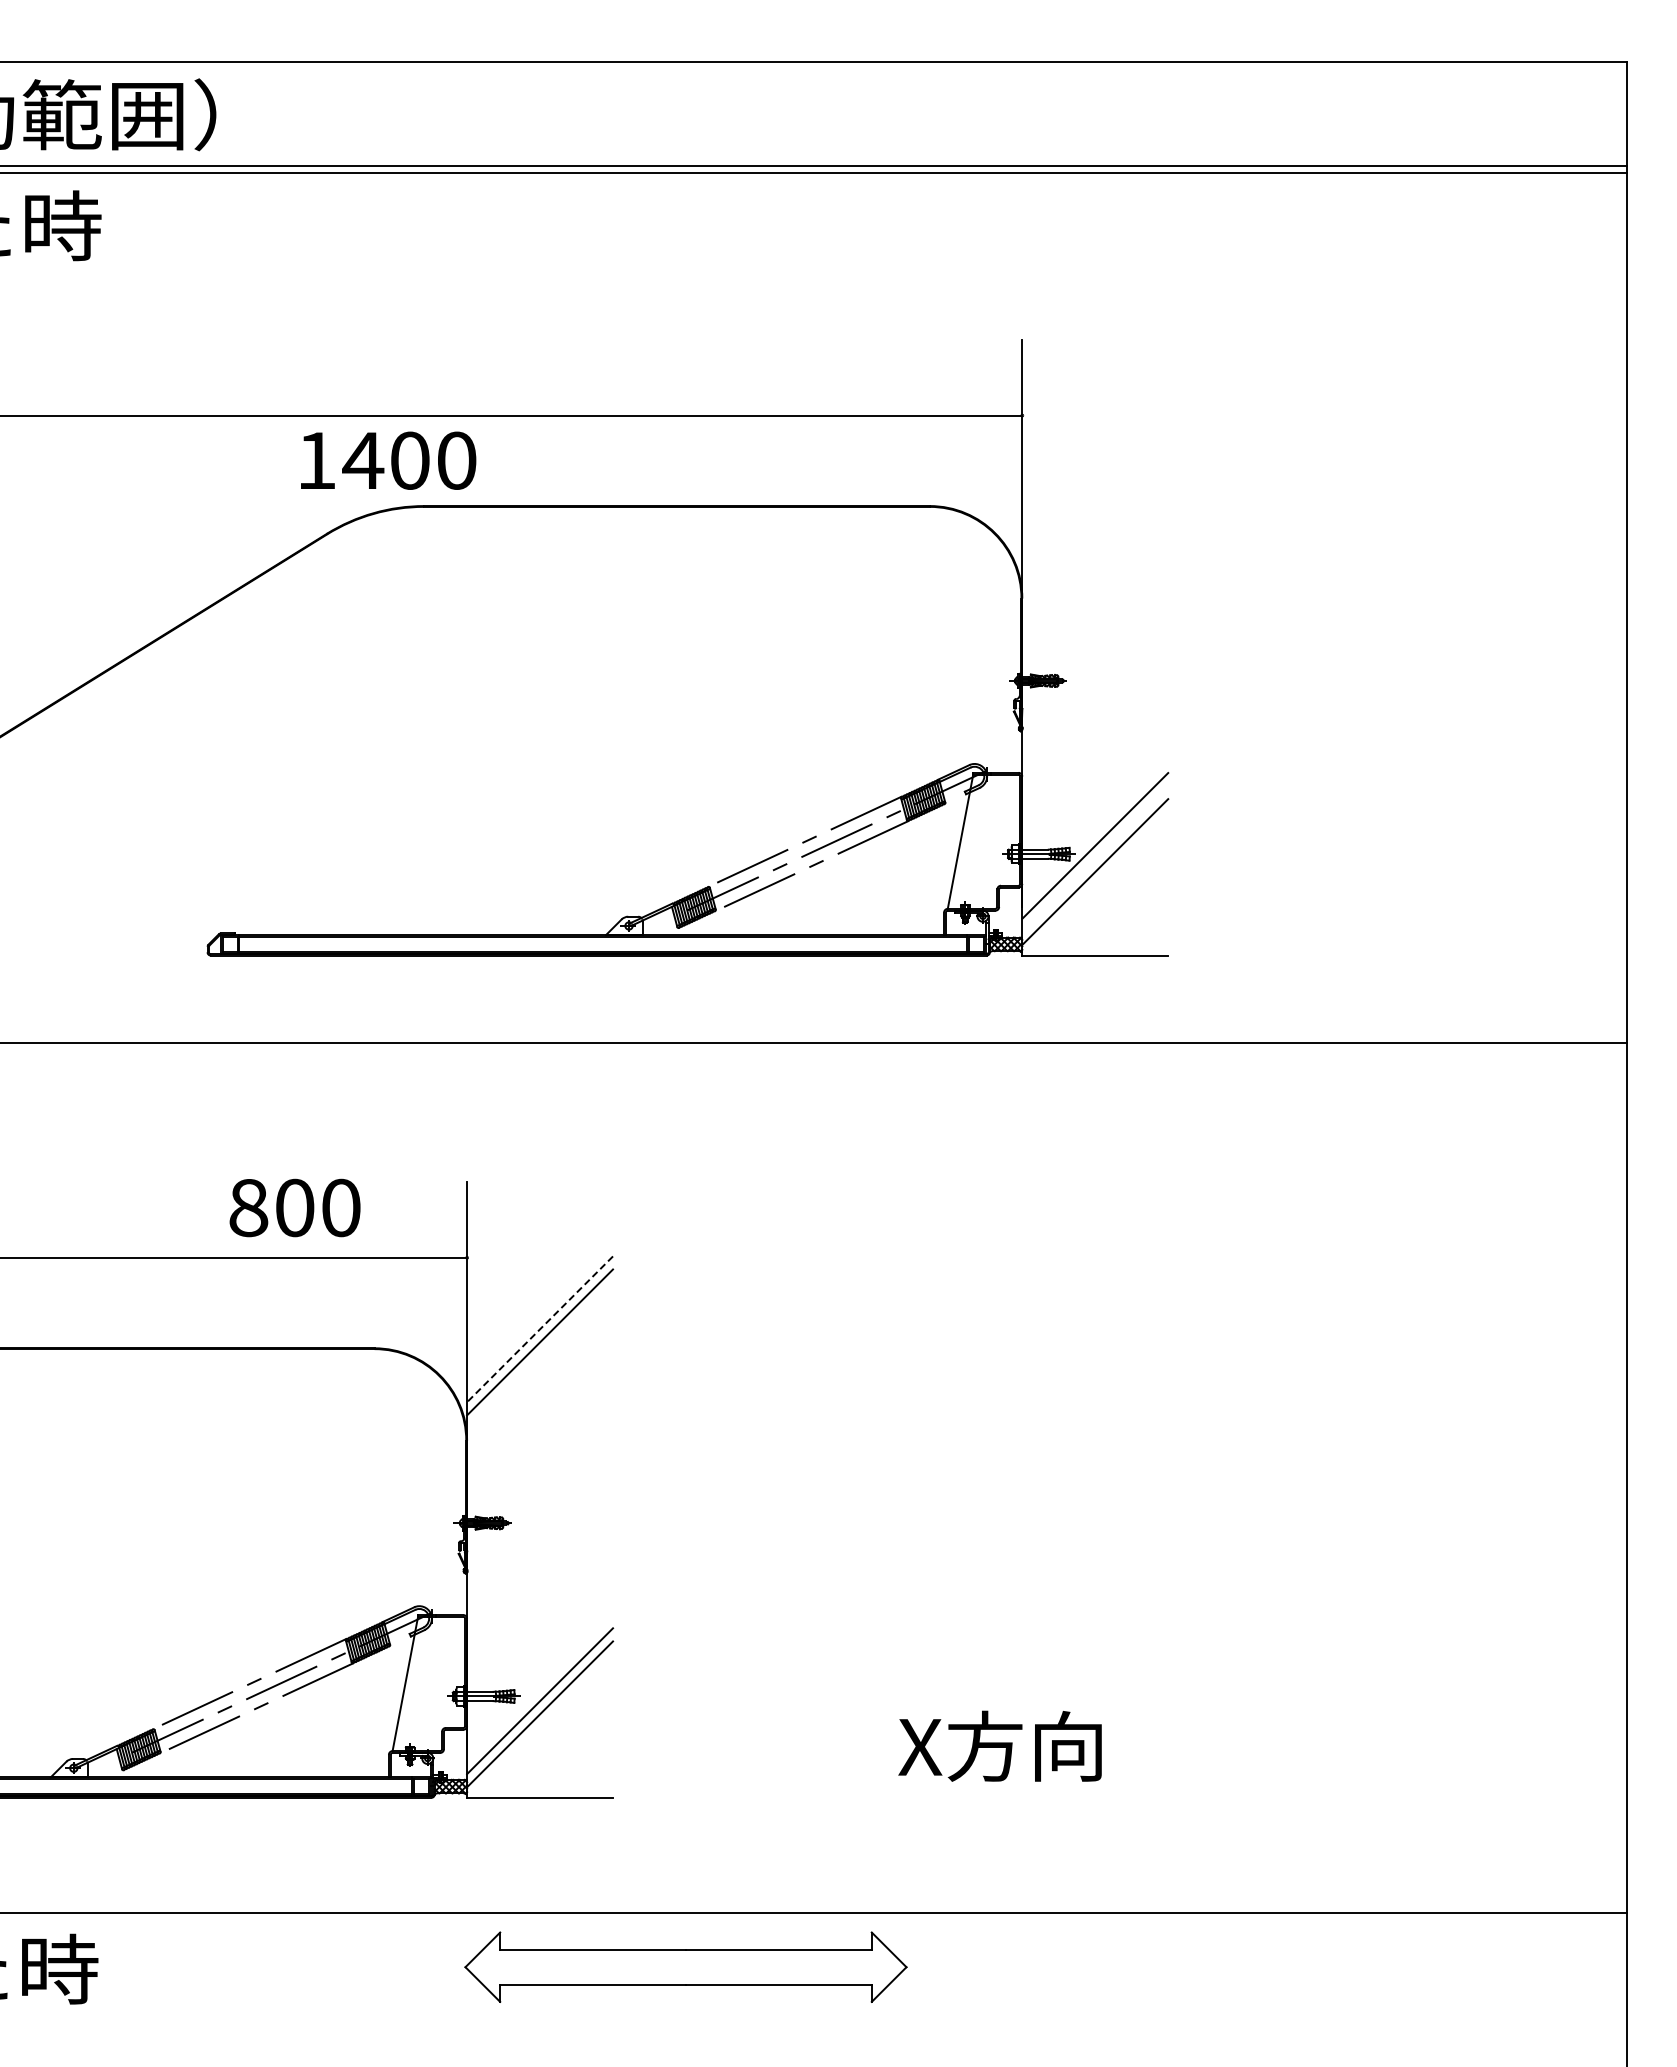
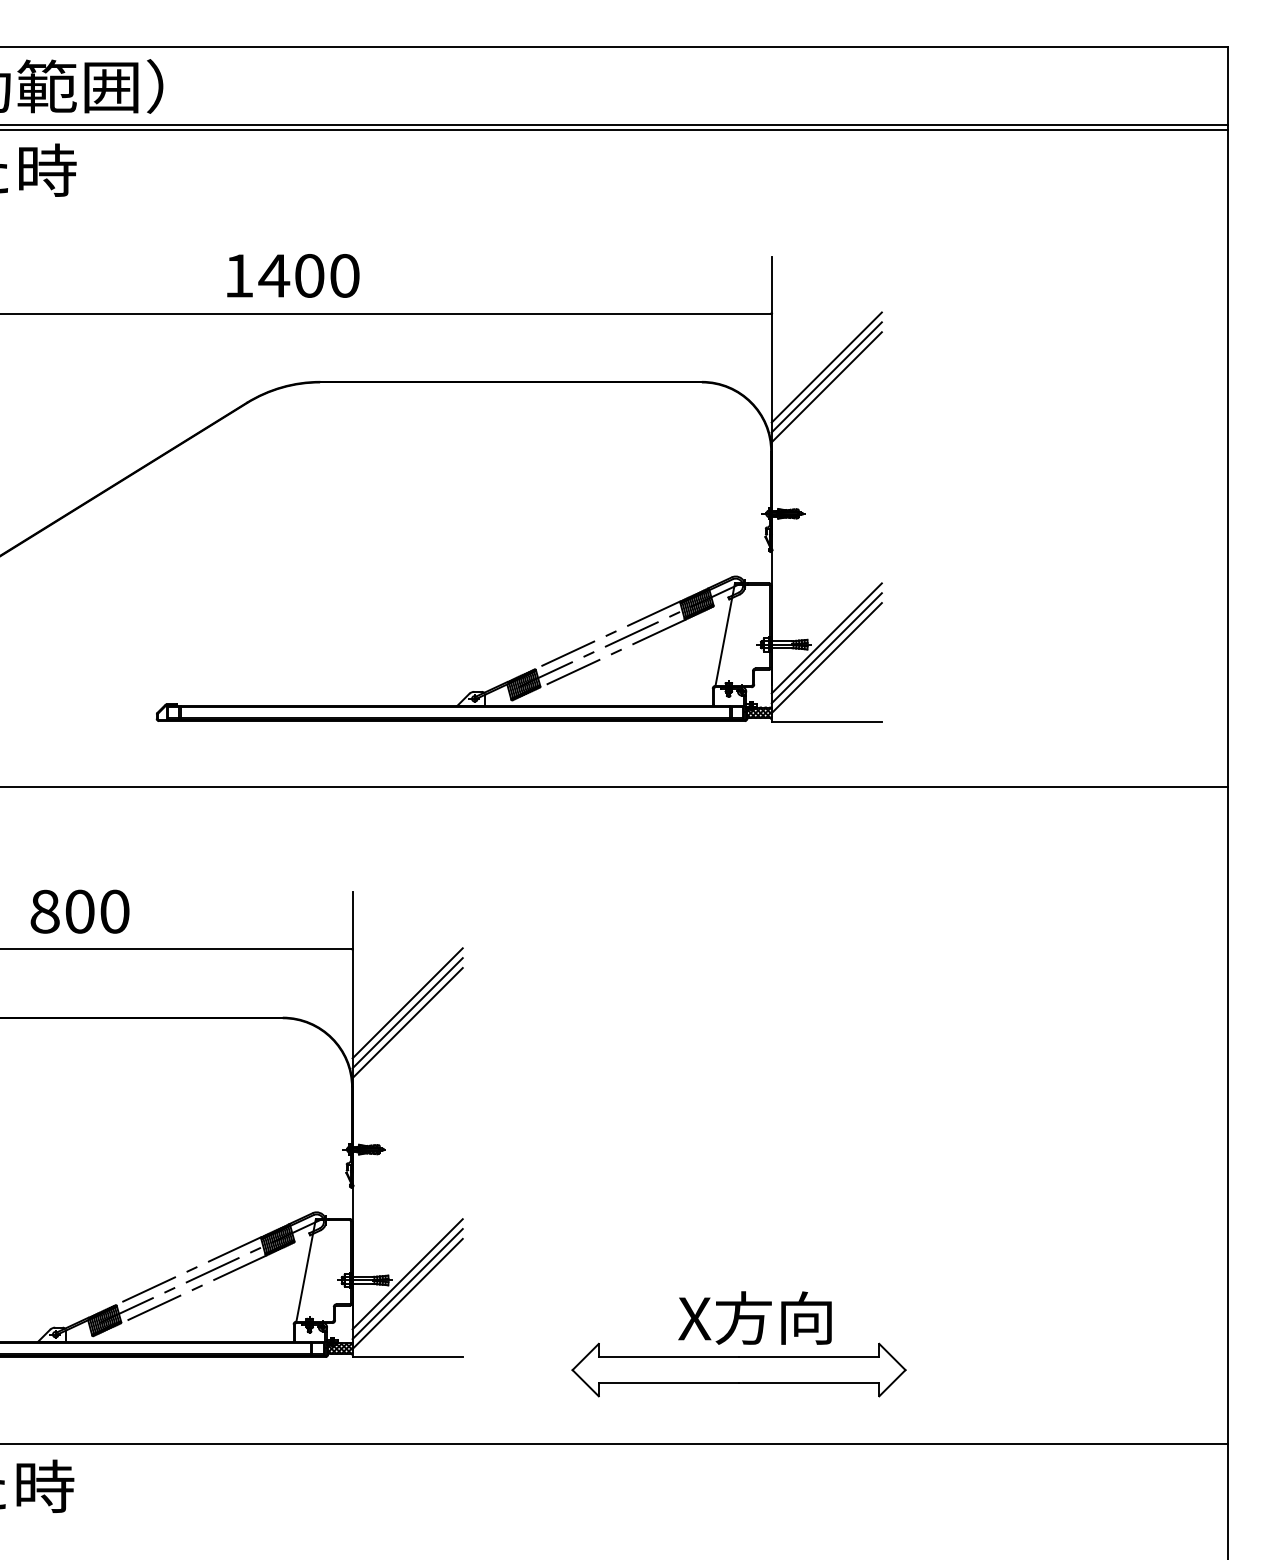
text: (388, 460) -> (293, 275), moved
line: (1095, 487) -> (827, 367), added
line: (1095, 500) -> (827, 377), added
line: (1095, 513) -> (827, 387), added
line: (1095, 858) -> (827, 647), added
text: (294, 1207) -> (79, 911), moved
line: (539, 1329) -> (407, 1003), dashed -> solid
line: (540, 1355) -> (408, 1023), added
line: (540, 1688) -> (408, 1274), added
part: (685, 1966) -> (738, 1369), moved

